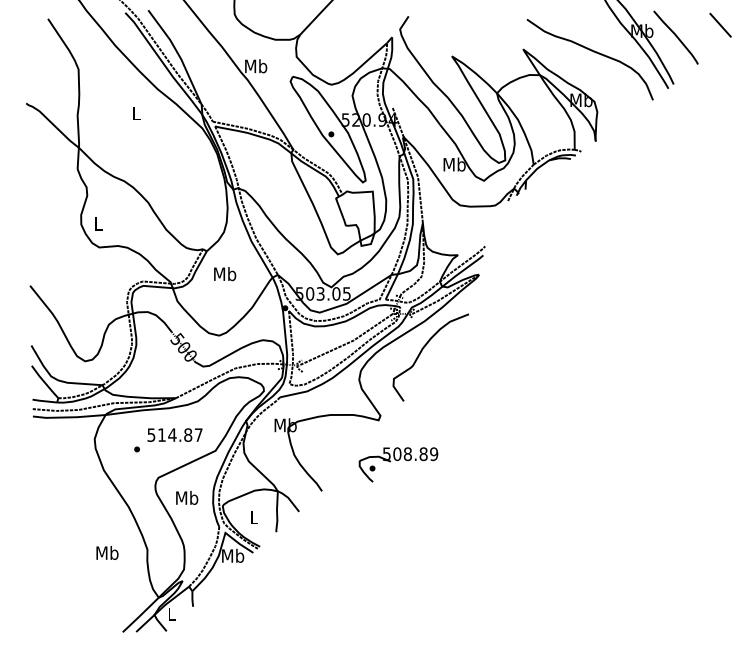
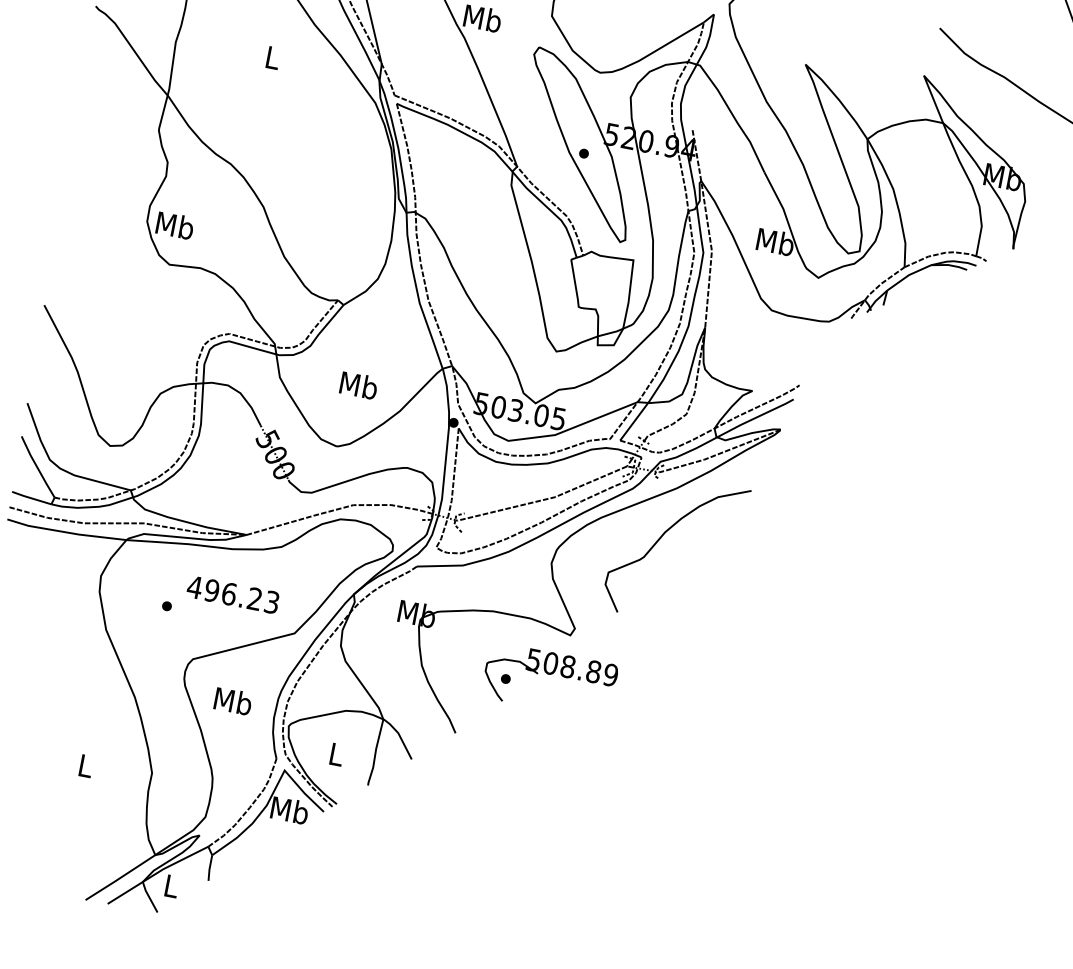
text: (98, 223) -> (175, 225), L -> Mb
text: (225, 274) -> (359, 386), moved
text: (174, 434) -> (232, 593), 514.87 -> 496.23
part: (398, 464) -> (549, 680), moved
text: (107, 552) -> (85, 765), Mb -> L

